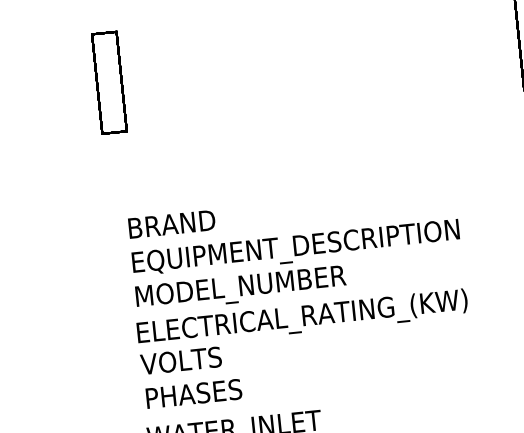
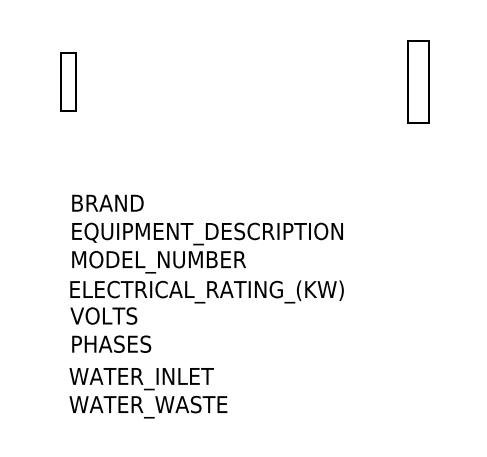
part: (109, 82) -> (68, 81), size x0.7

